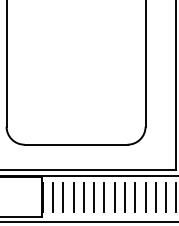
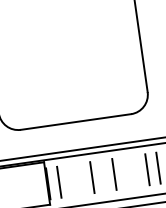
line: (63, 197) -> (70, 180), removed
line: (73, 197) -> (81, 178), removed
line: (94, 197) -> (103, 175), removed
line: (114, 197) -> (125, 172), removed
line: (124, 197) -> (135, 171), removed

